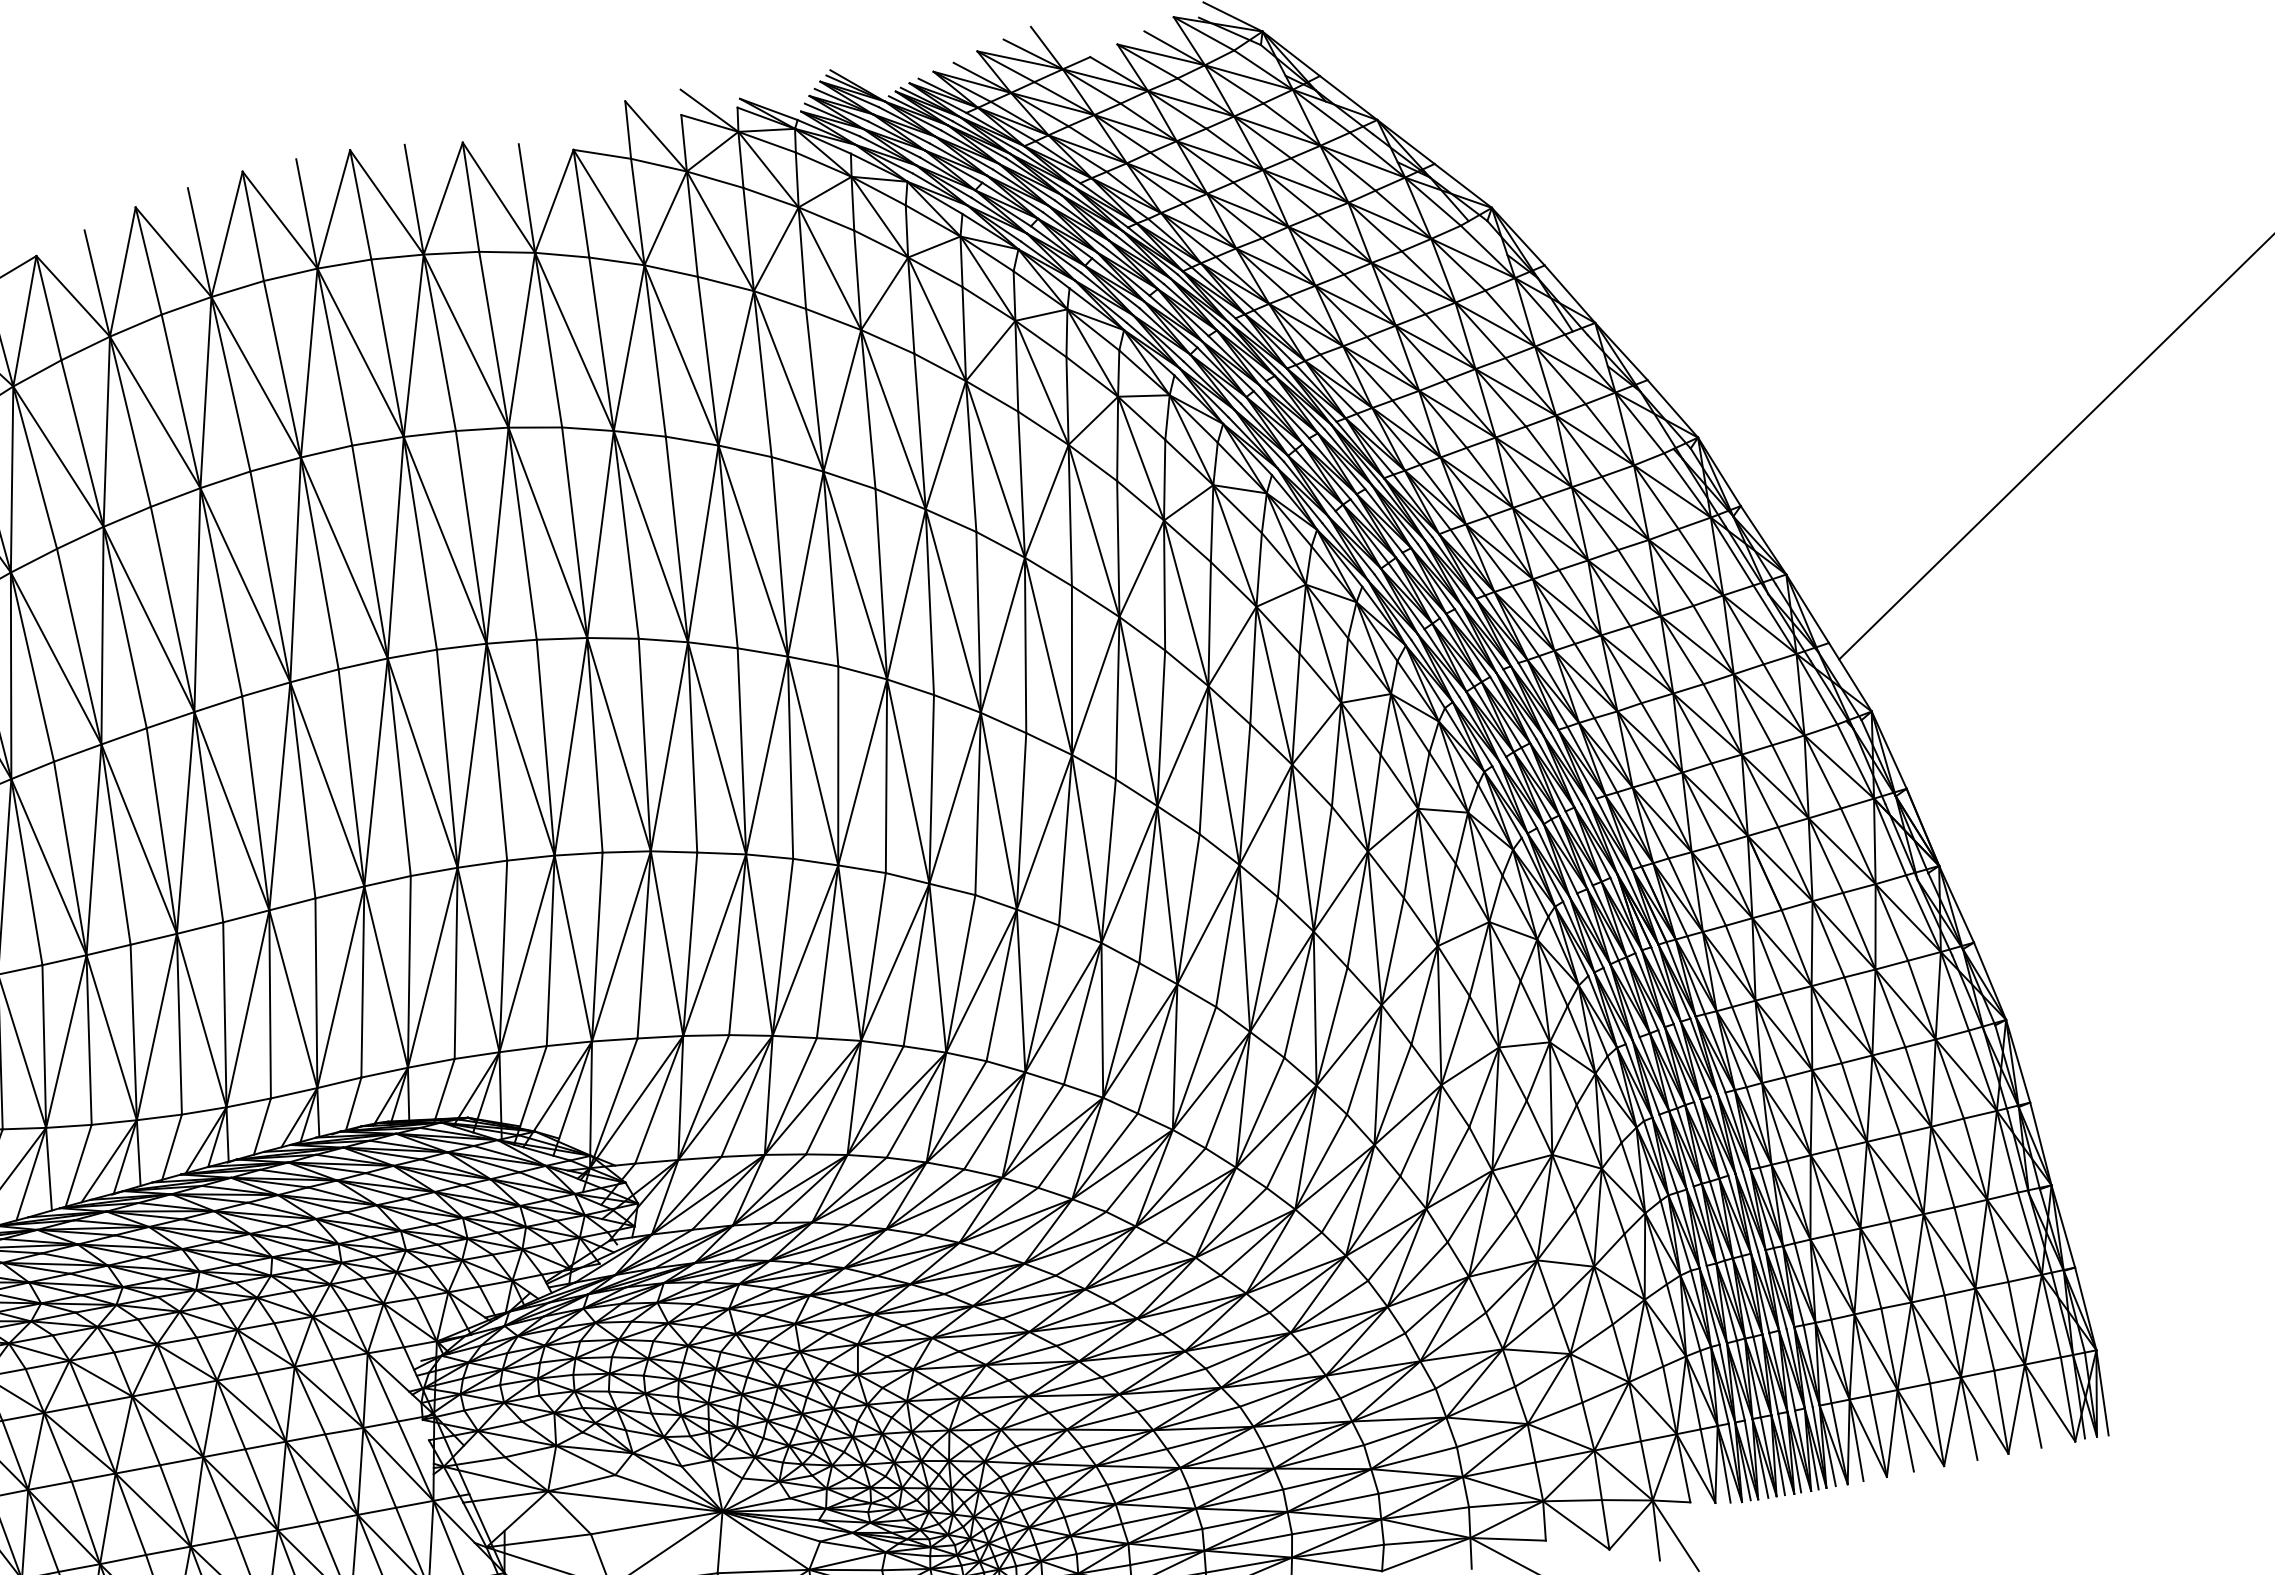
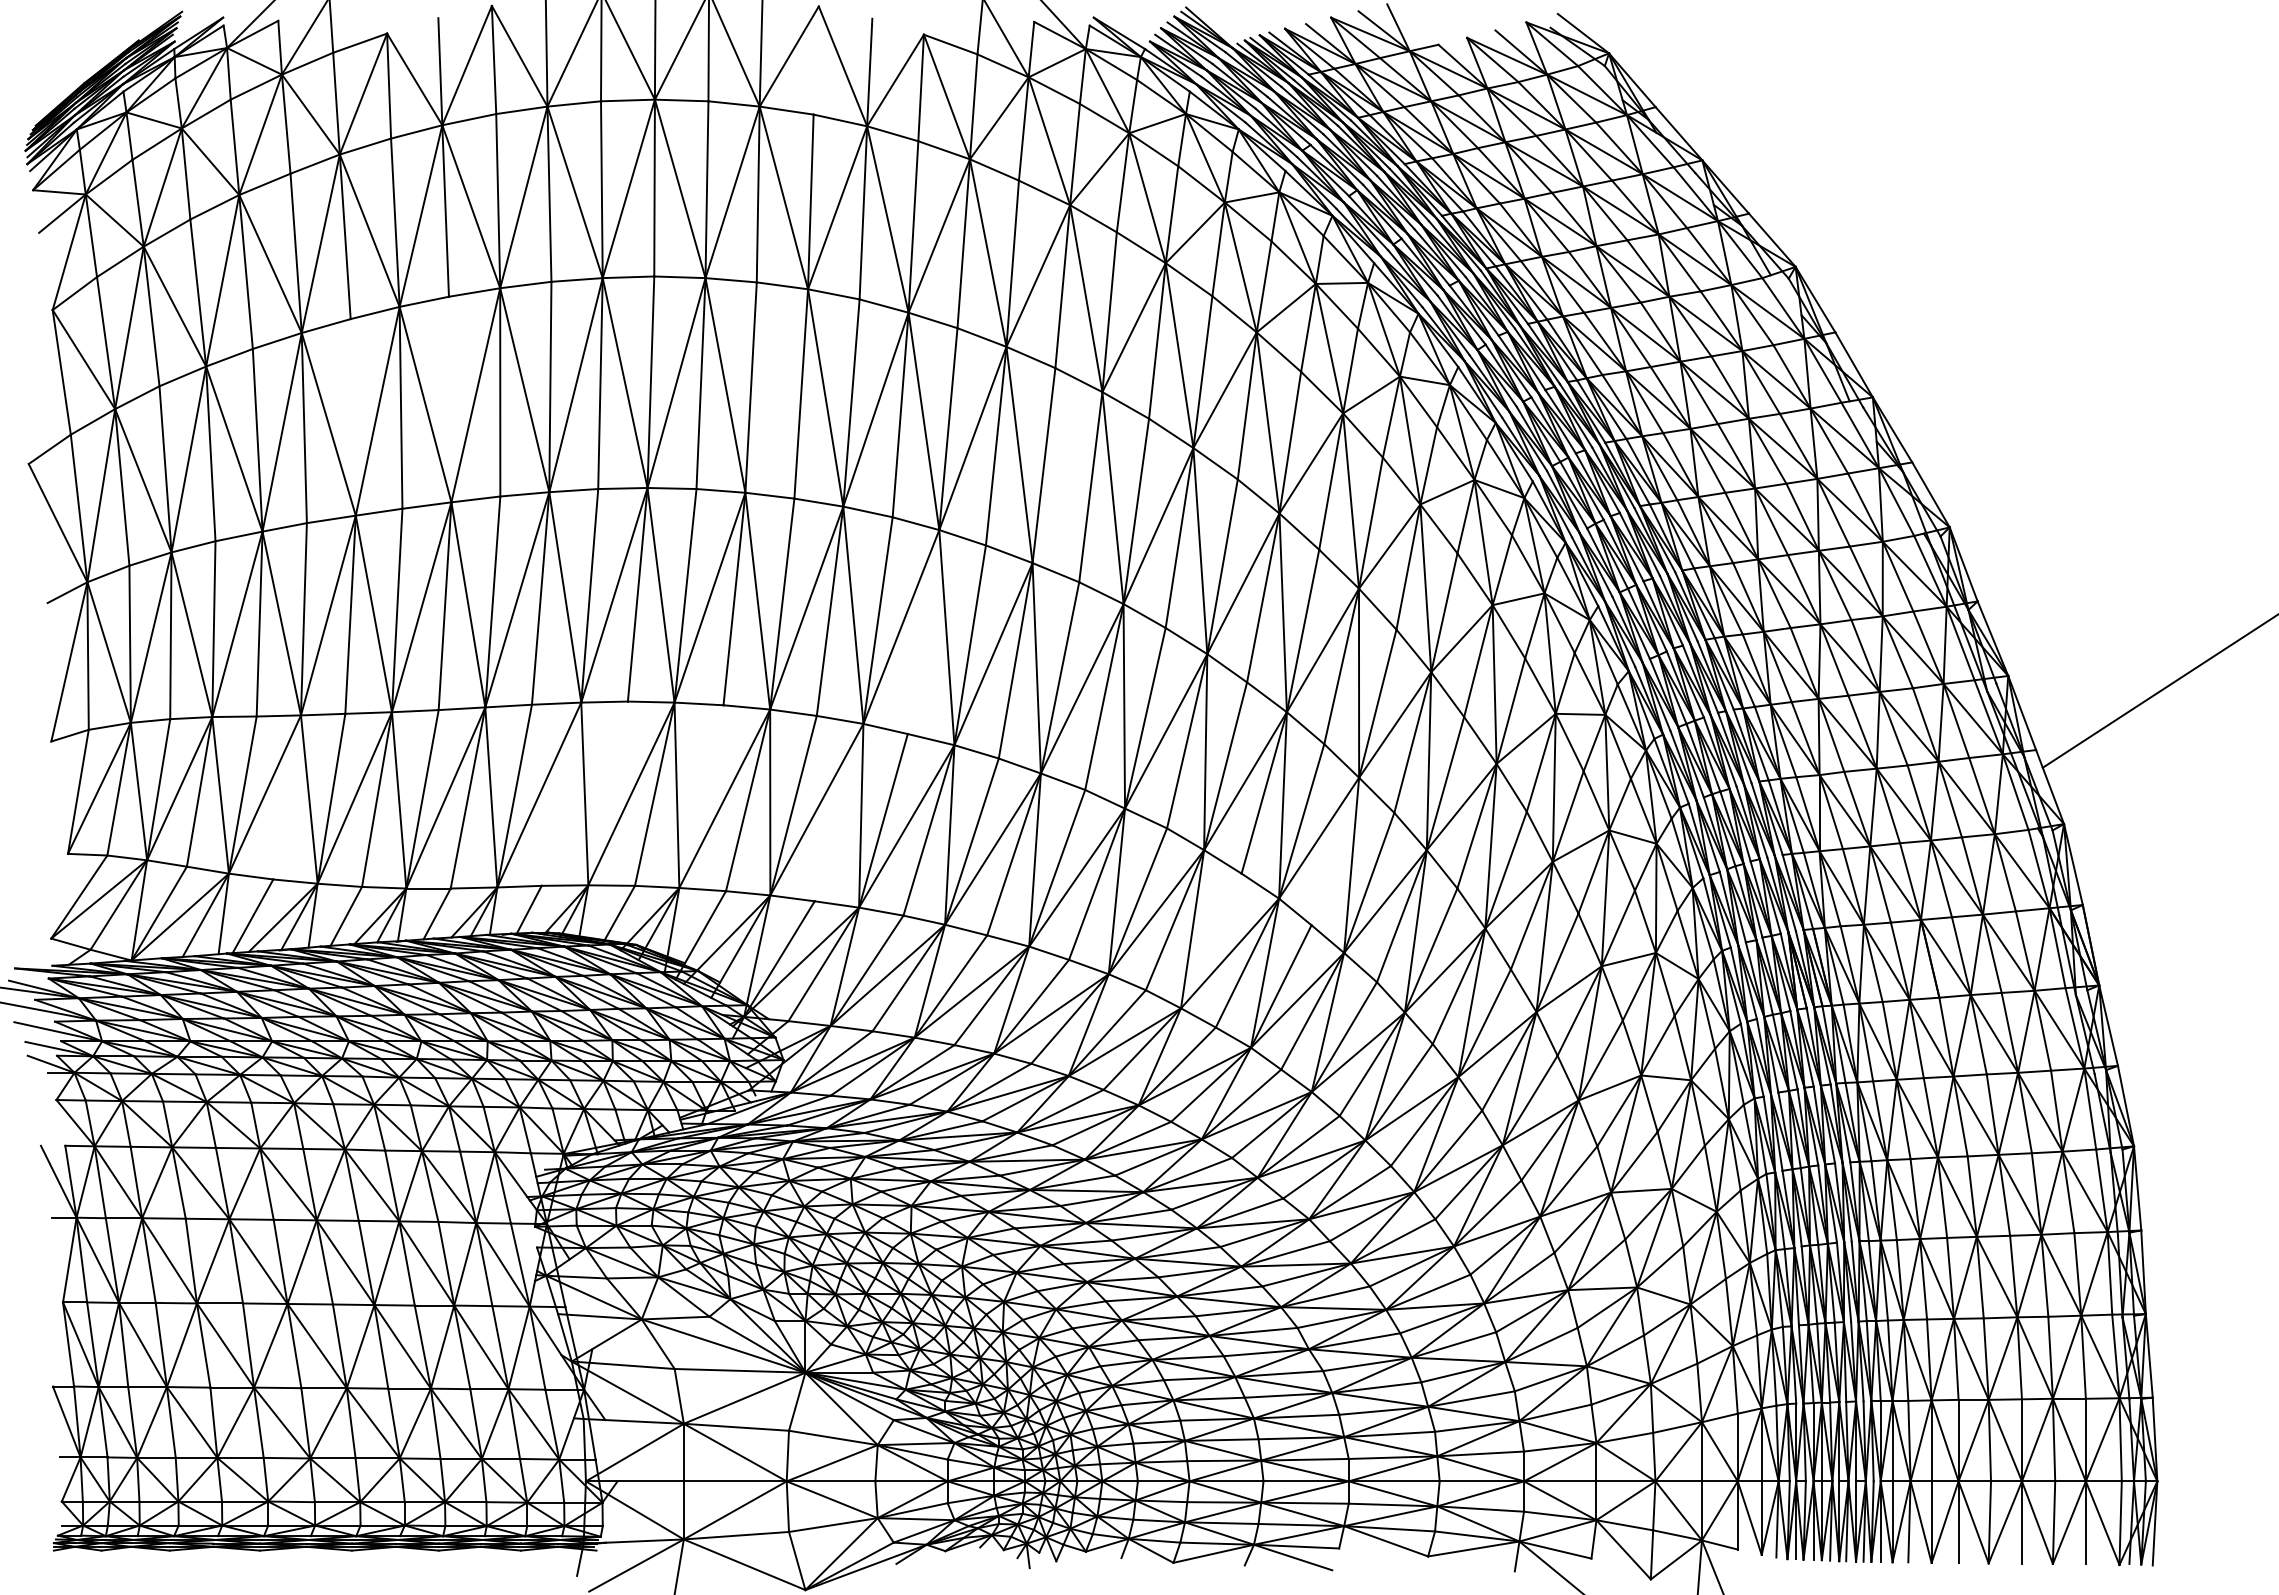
line: (470, 197) -> (815, 60), removed
line: (497, 535) -> (776, 390), removed
line: (805, 564) -> (1067, 477), removed
line: (171, 609) -> (449, 399), removed
line: (78, 646) -> (352, 417), removed
line: (692, 747) -> (923, 632), removed
line: (1148, 884) -> (1335, 851), removed
line: (643, 944) -> (838, 812), removed
line: (503, 956) -> (701, 796), removed
line: (408, 972) -> (607, 793), removed
line: (362, 981) -> (561, 793), removed
line: (1042, 998) -> (1211, 940), removed
line: (88, 1040) -> (286, 797), removed

